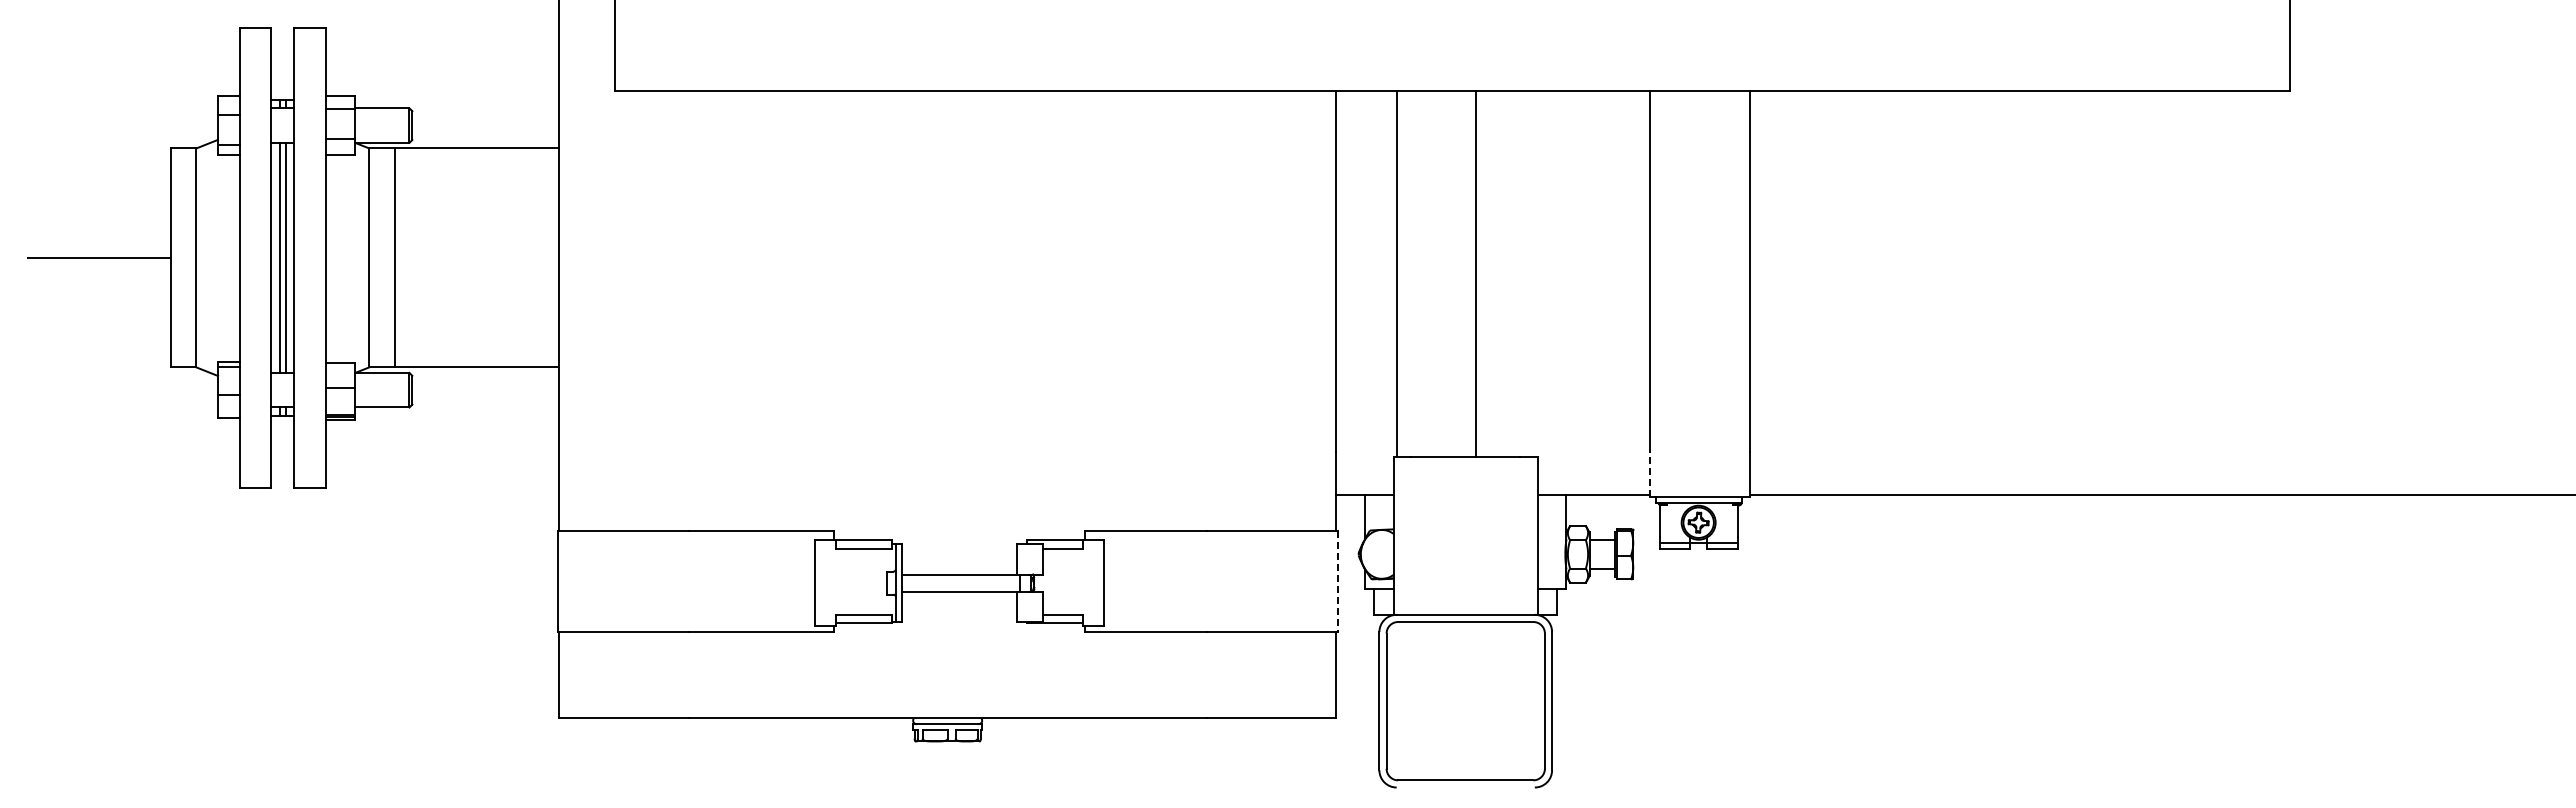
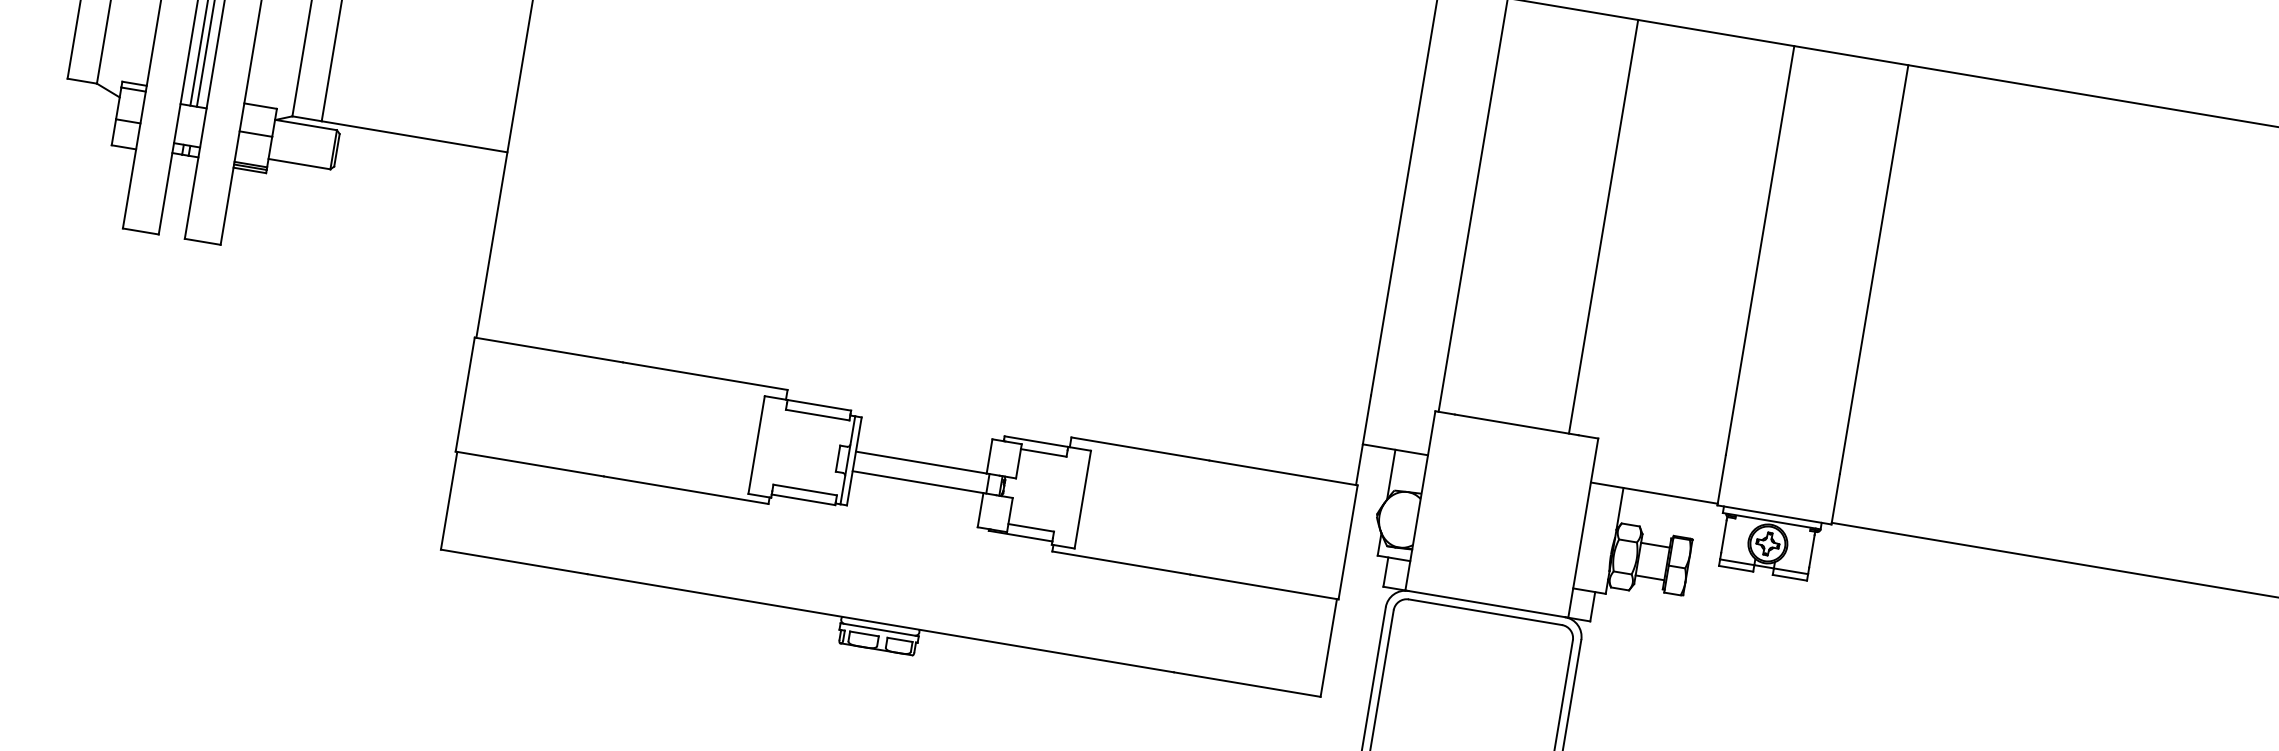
line: (1475, 273) -> (1603, 226), moved
line: (1649, 474) -> (1721, 480), dashed -> solid
line: (1337, 582) -> (1347, 543), dashed -> solid

